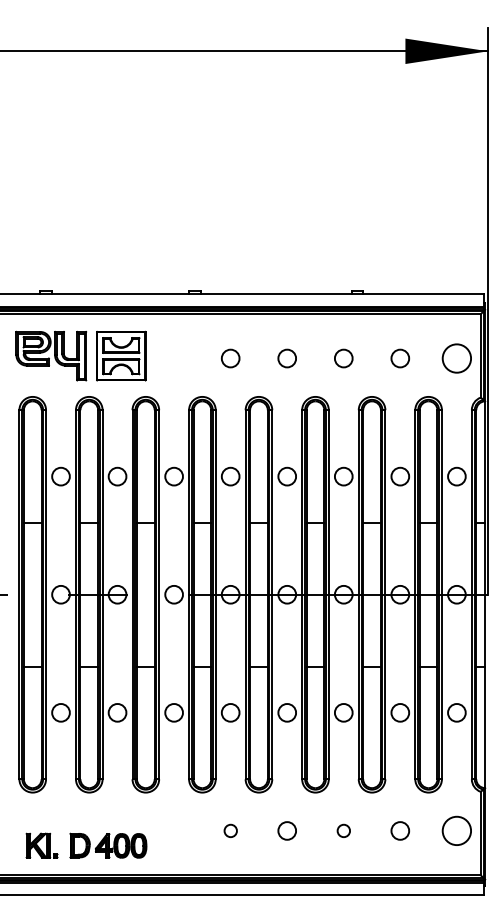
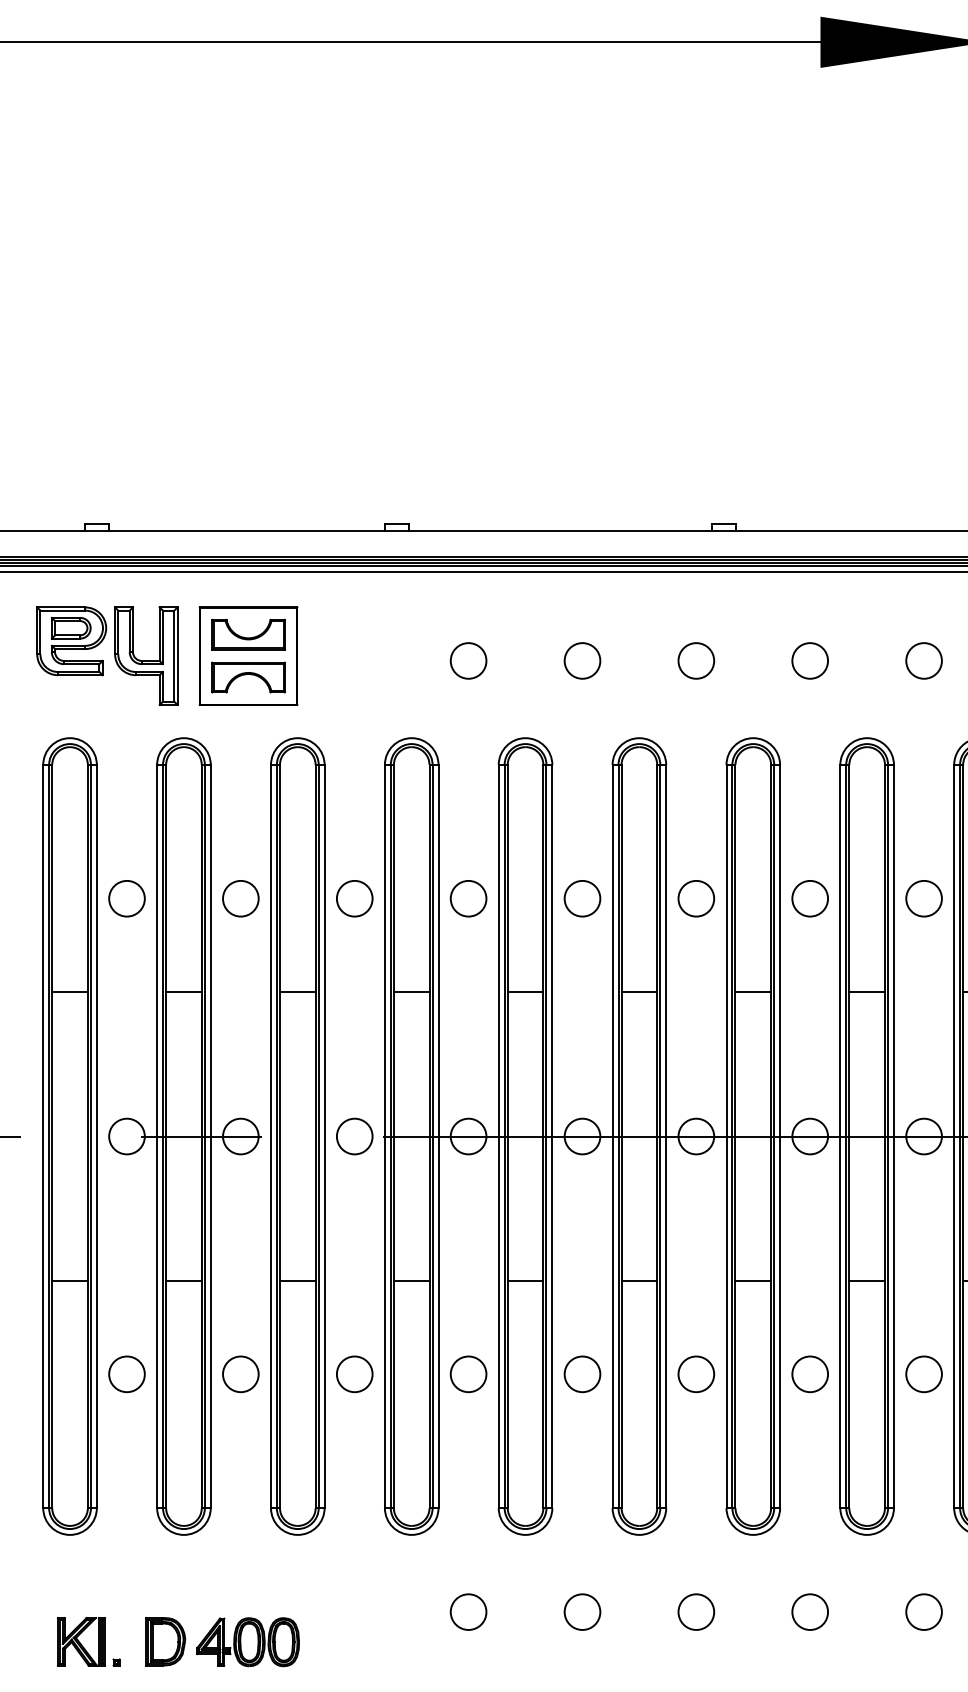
circle: (456, 358) -> (923, 660), size x0.62
circle: (230, 830) -> (468, 1611), size x1.43
circle: (343, 830) -> (695, 1611), size x1.43
circle: (456, 830) -> (923, 1611), size x0.62

